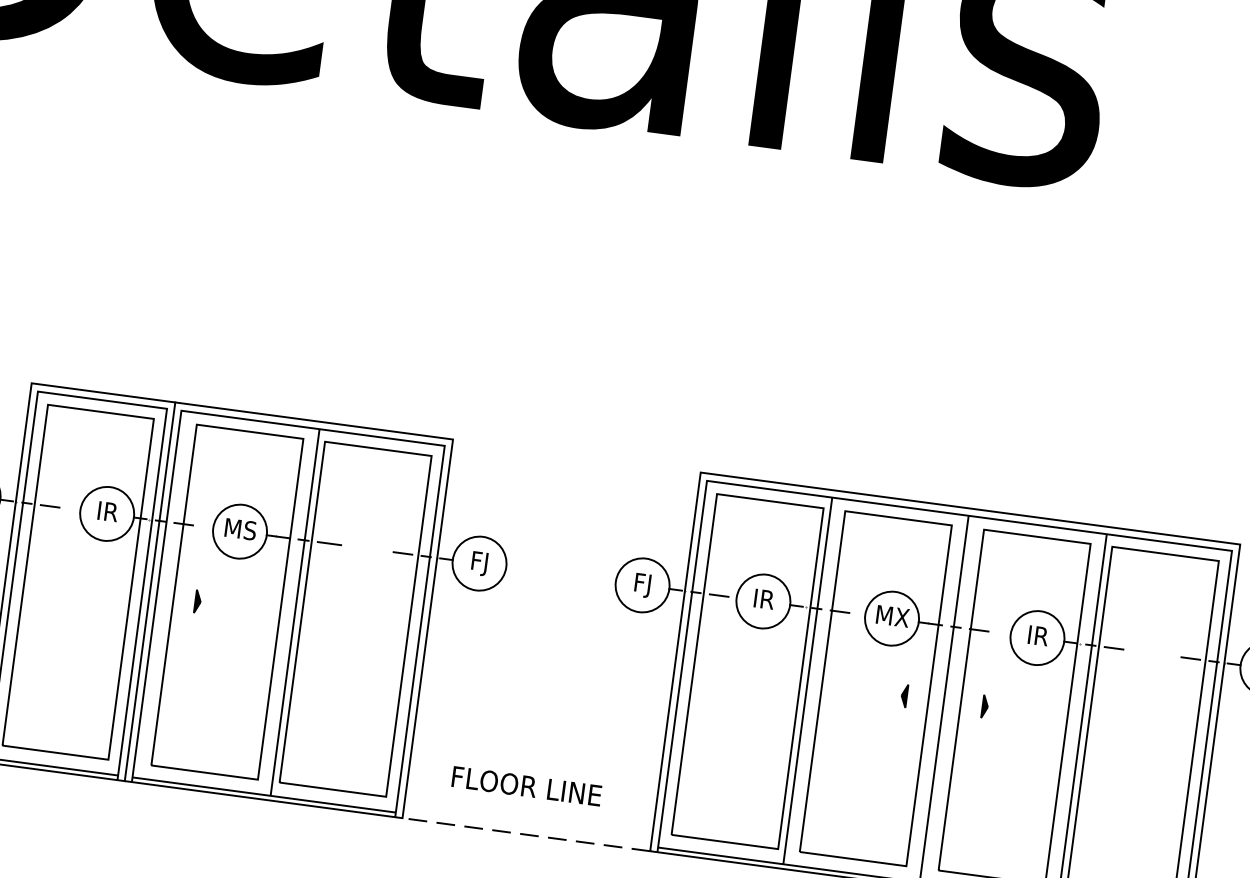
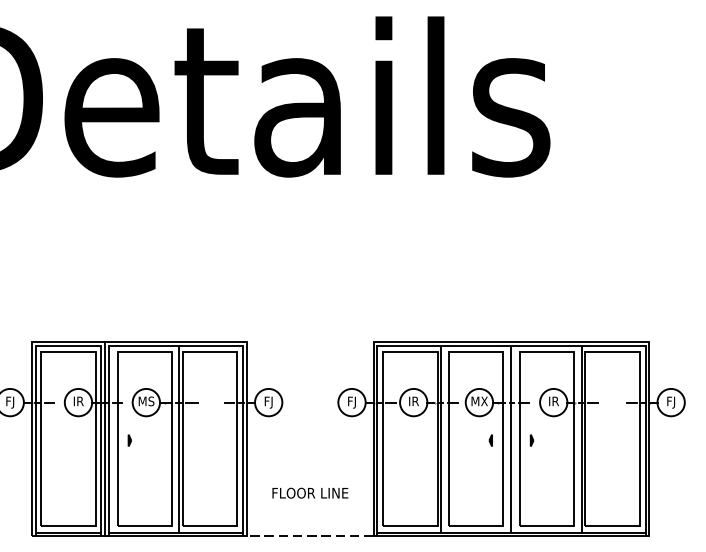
text: (527, 784) -> (310, 492), moved

